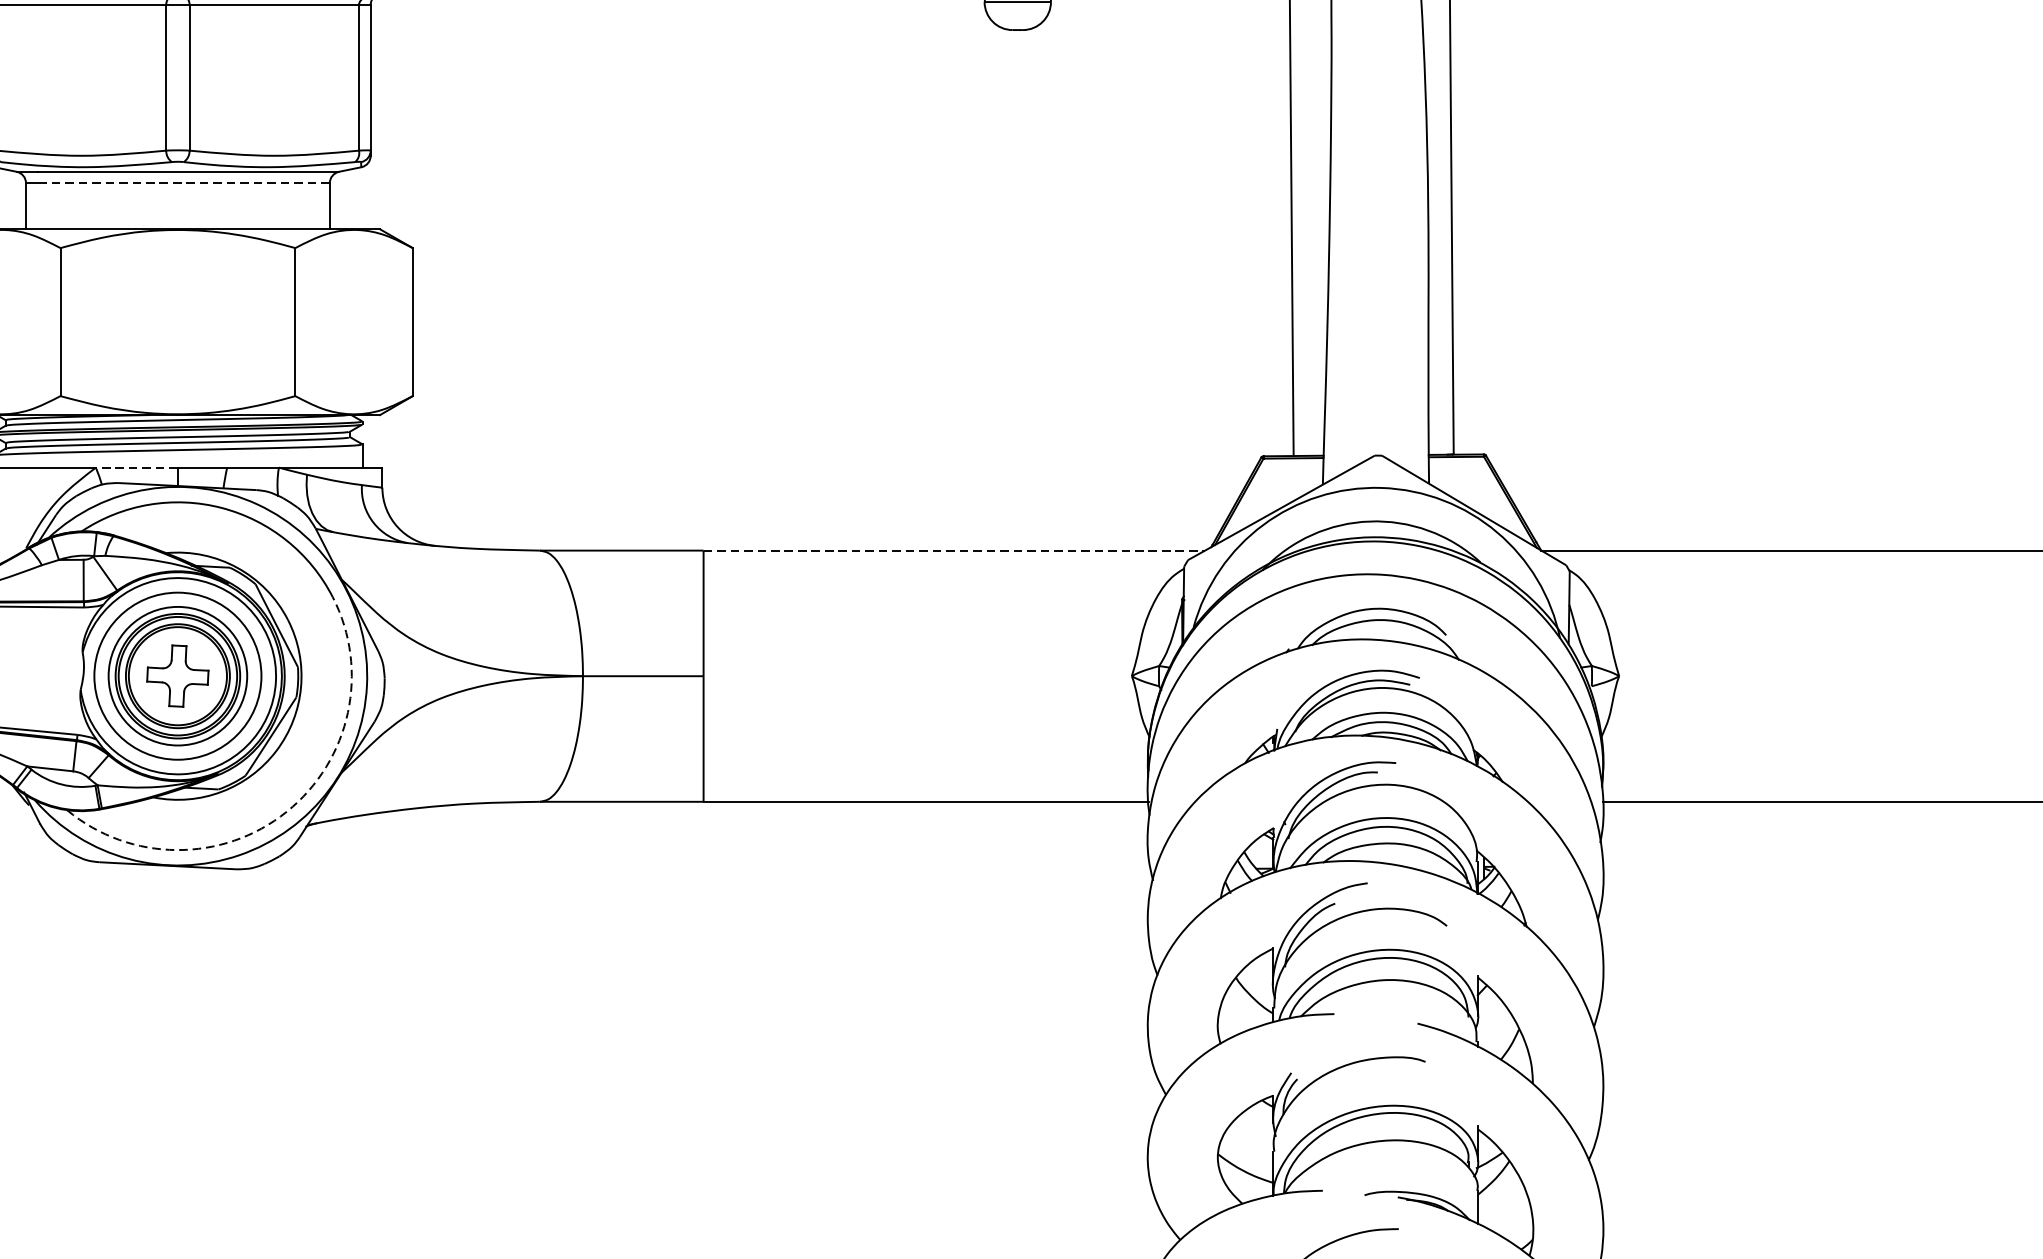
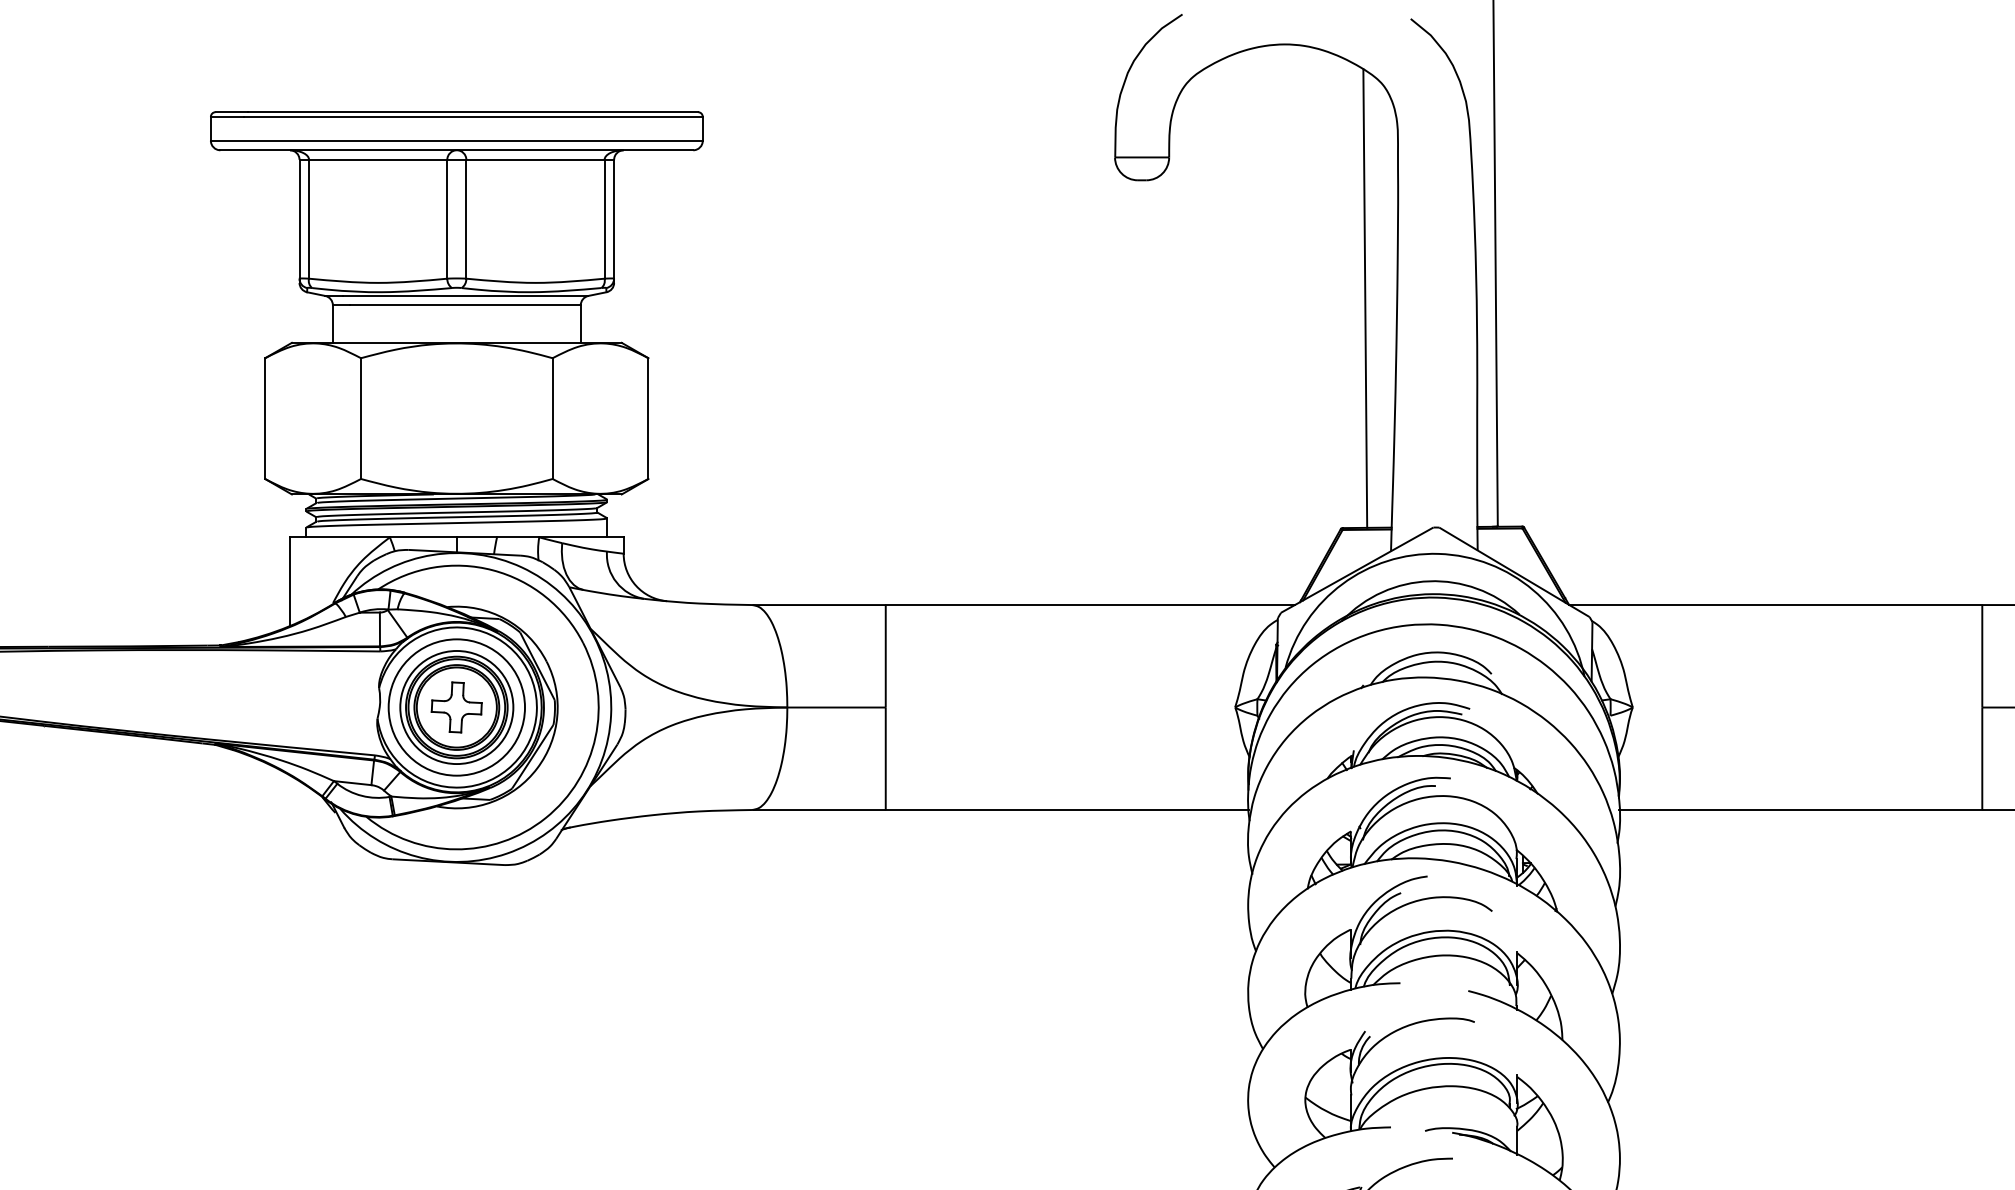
line: (188, 183) -> (465, 305), dashed -> solid
line: (135, 467) -> (422, 537), dashed -> solid
line: (954, 551) -> (1090, 605), dashed -> solid
arc: (286, 812) -> (545, 818), dashed -> solid

